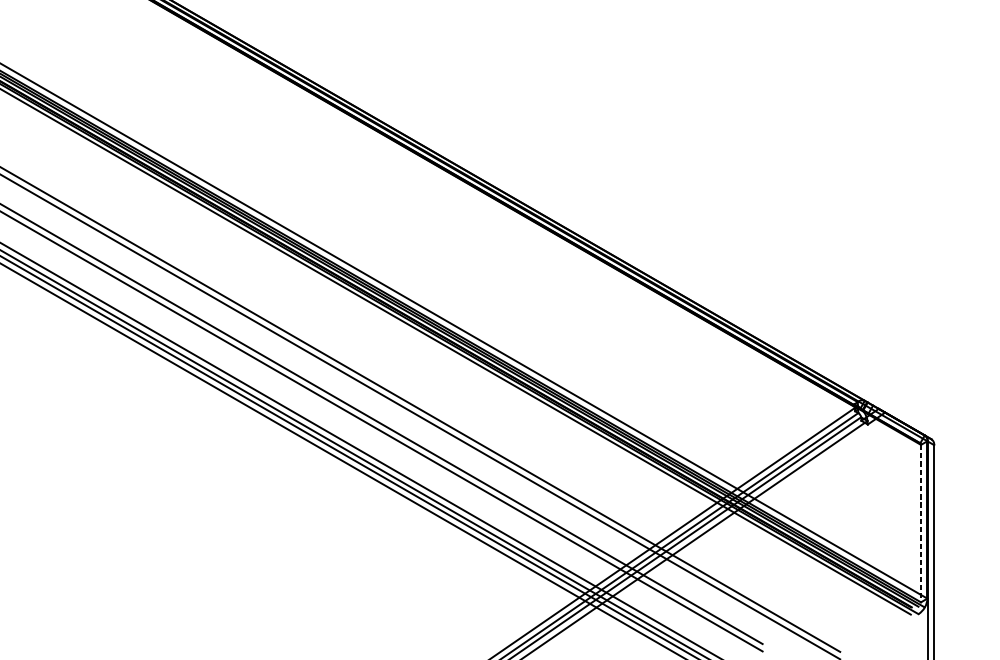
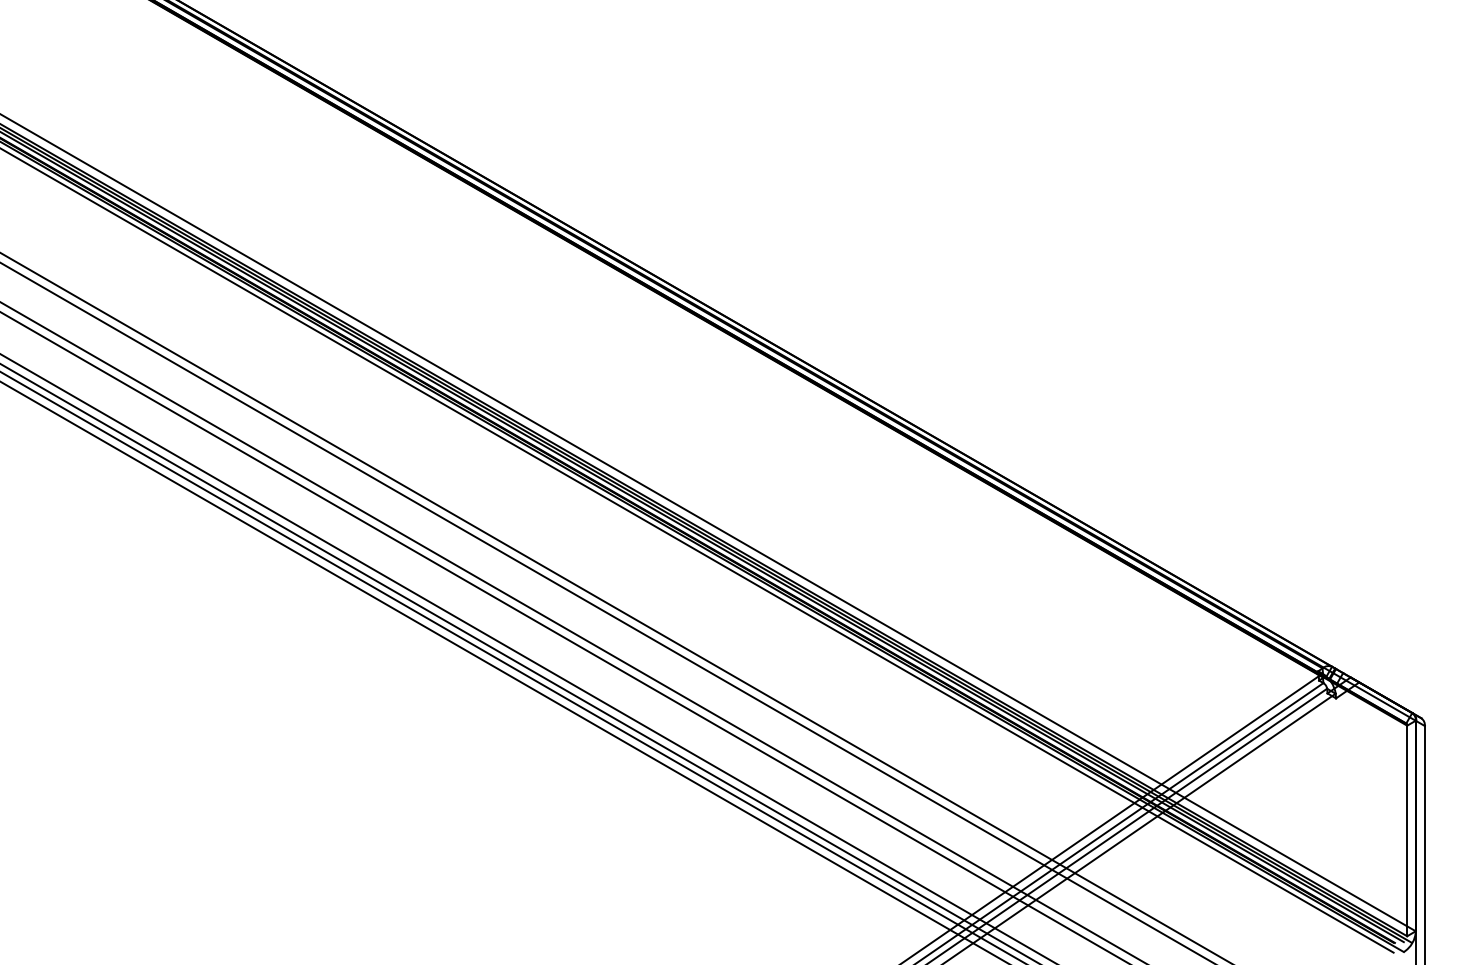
line: (921, 524) -> (1407, 831), dashed -> solid

